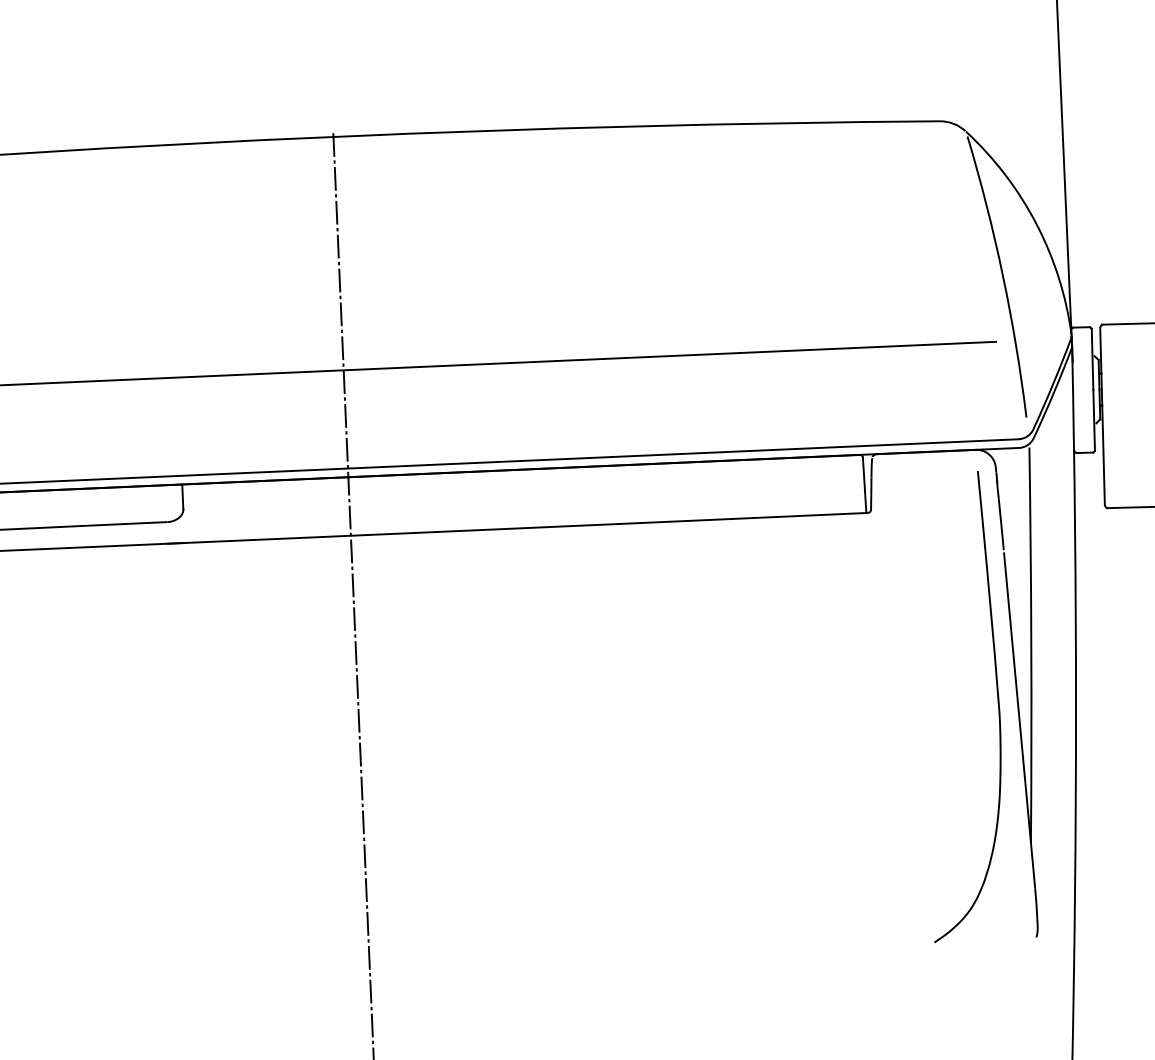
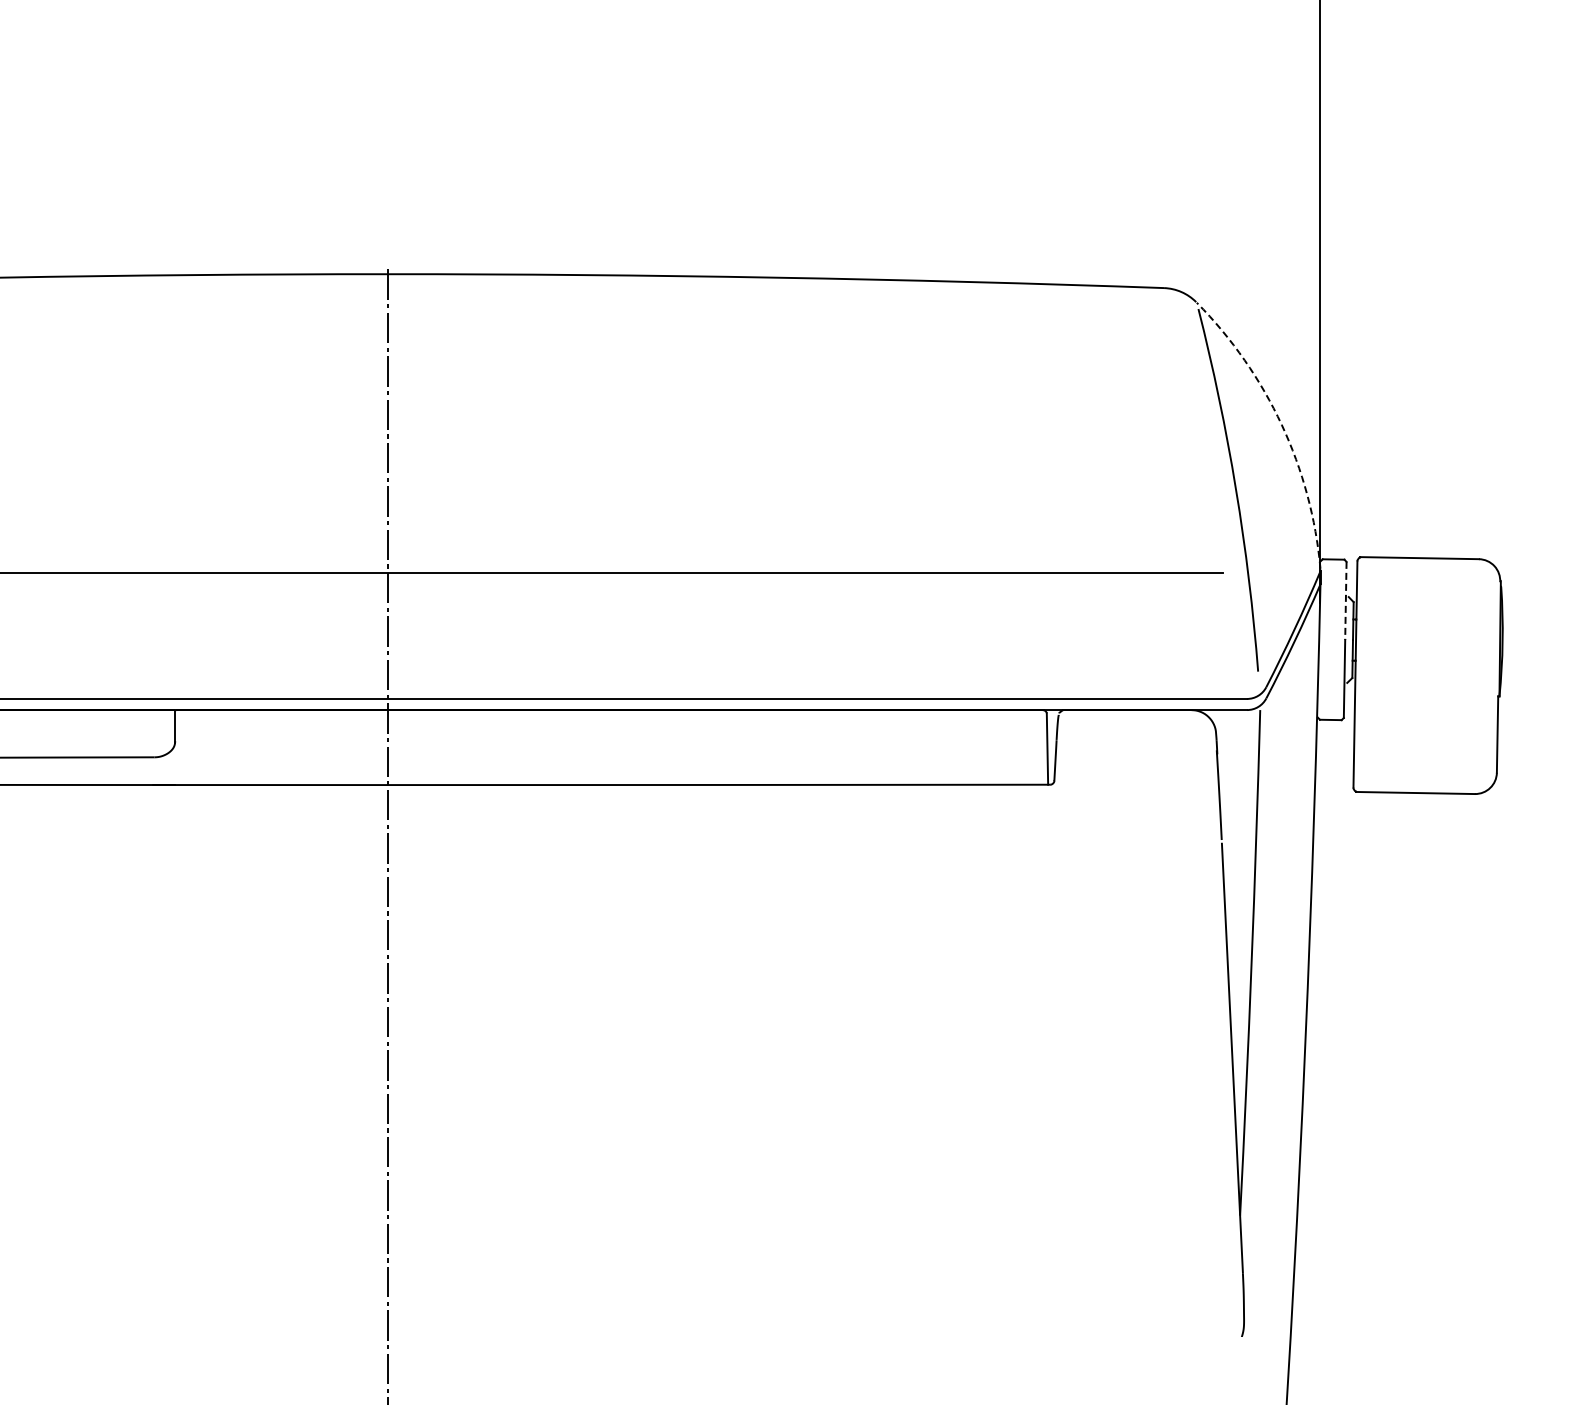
arc: (1036, 224) -> (1281, 425), solid -> dashed
line: (1092, 359) -> (1345, 601), solid -> dashed
curve: (997, 701) -> (1205, 1033), removed

